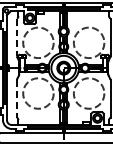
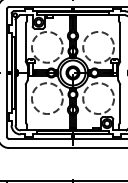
line: (16, 38) -> (25, 42), dashed -> solid
line: (16, 99) -> (25, 104), dashed -> solid

